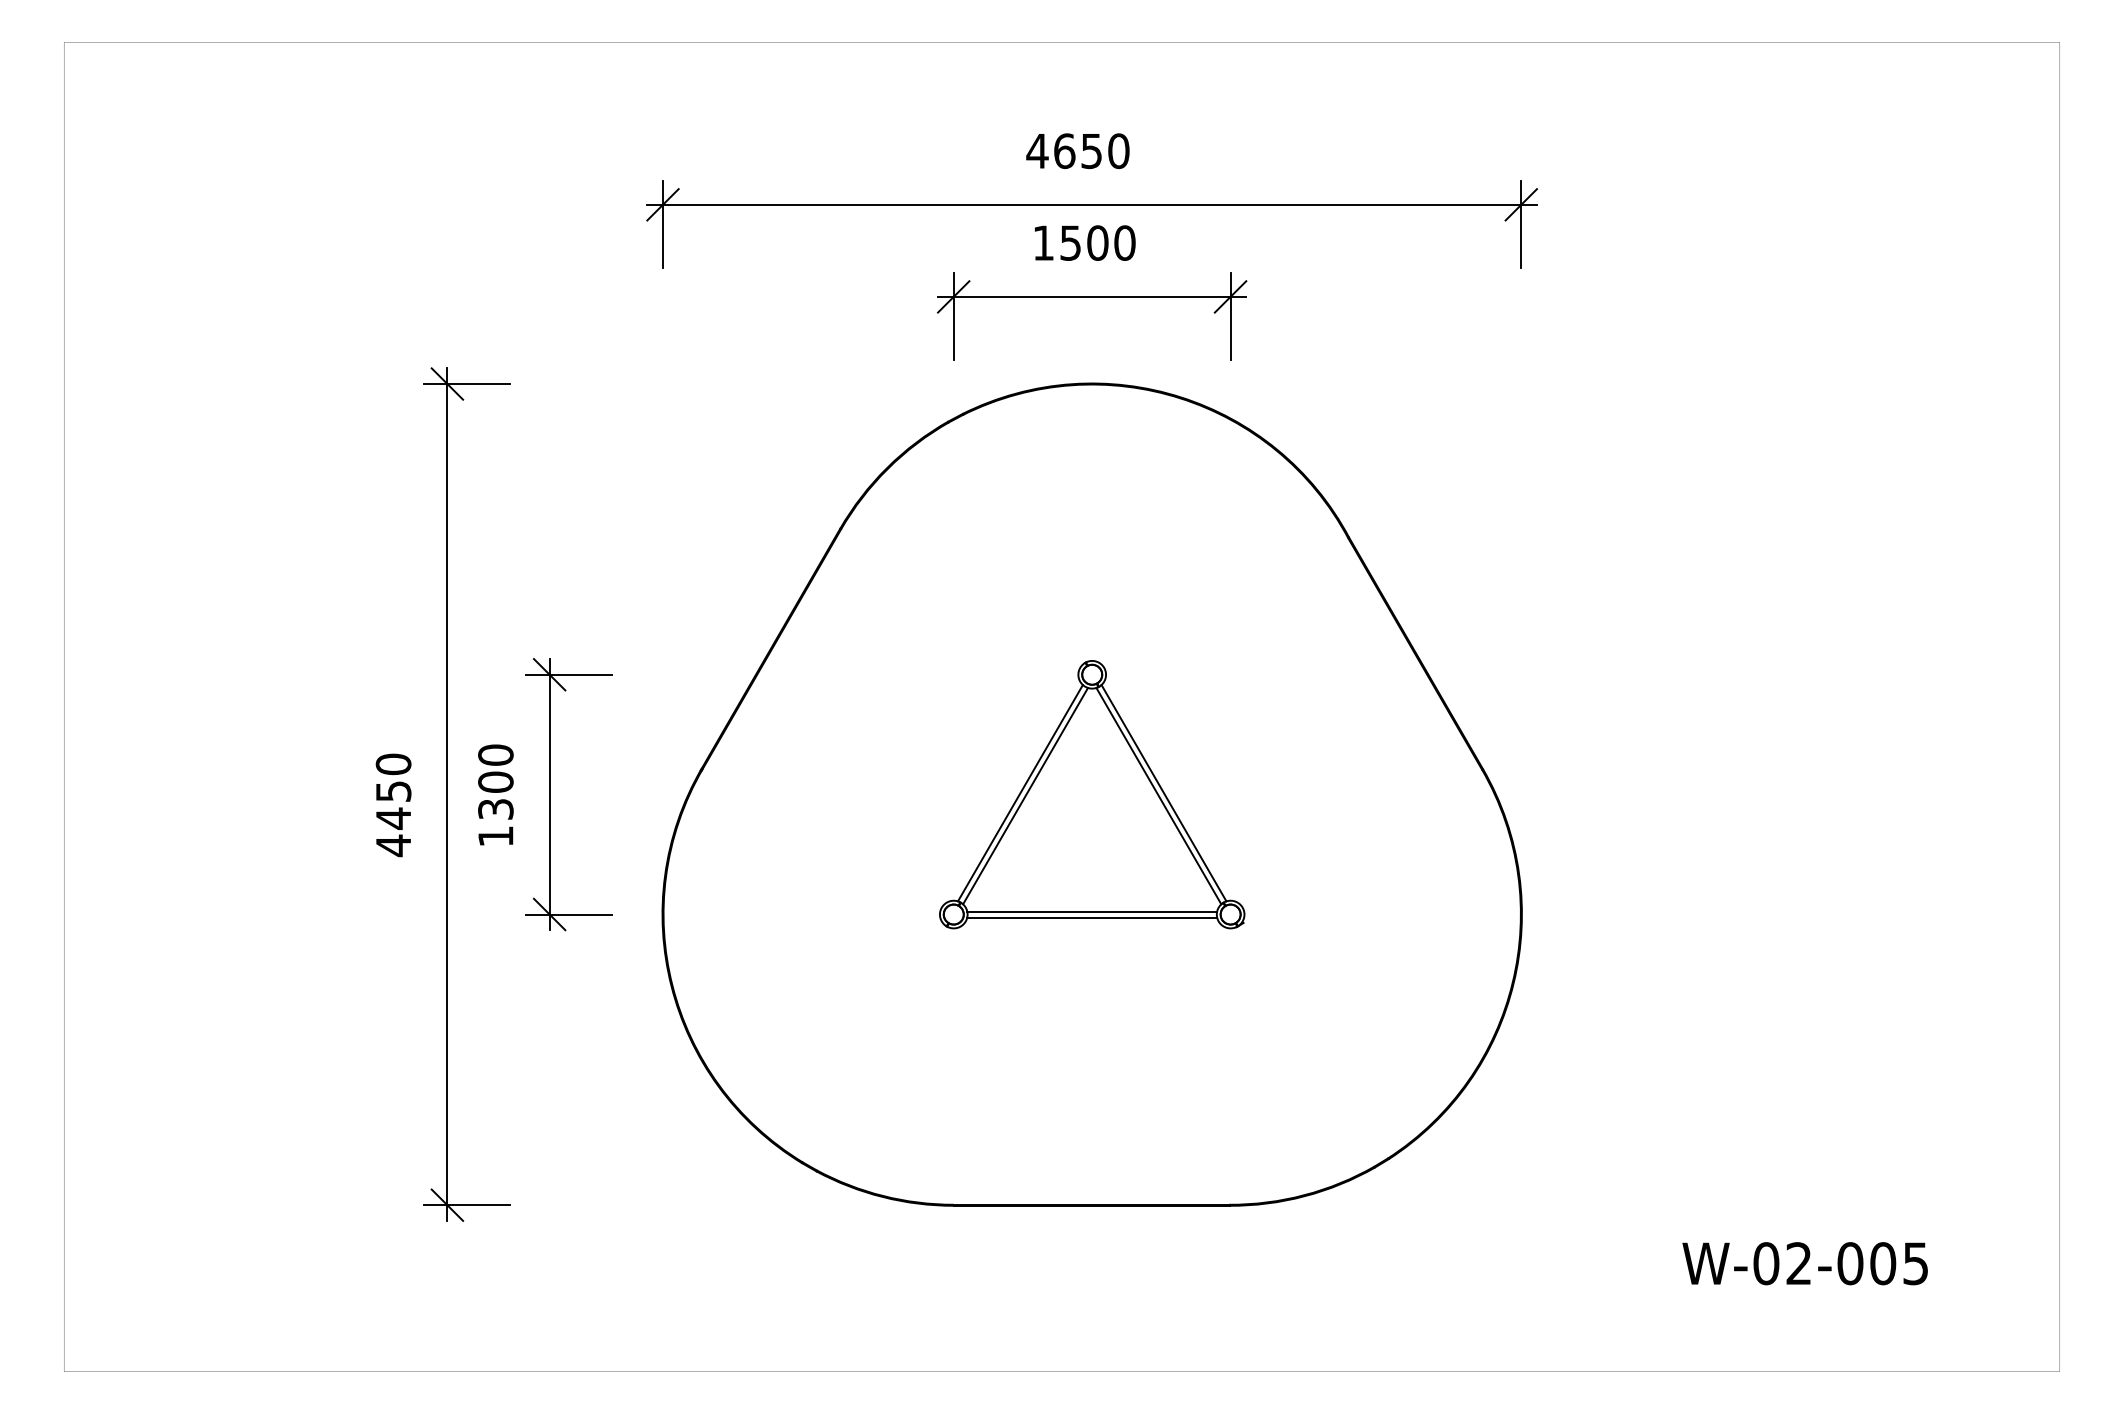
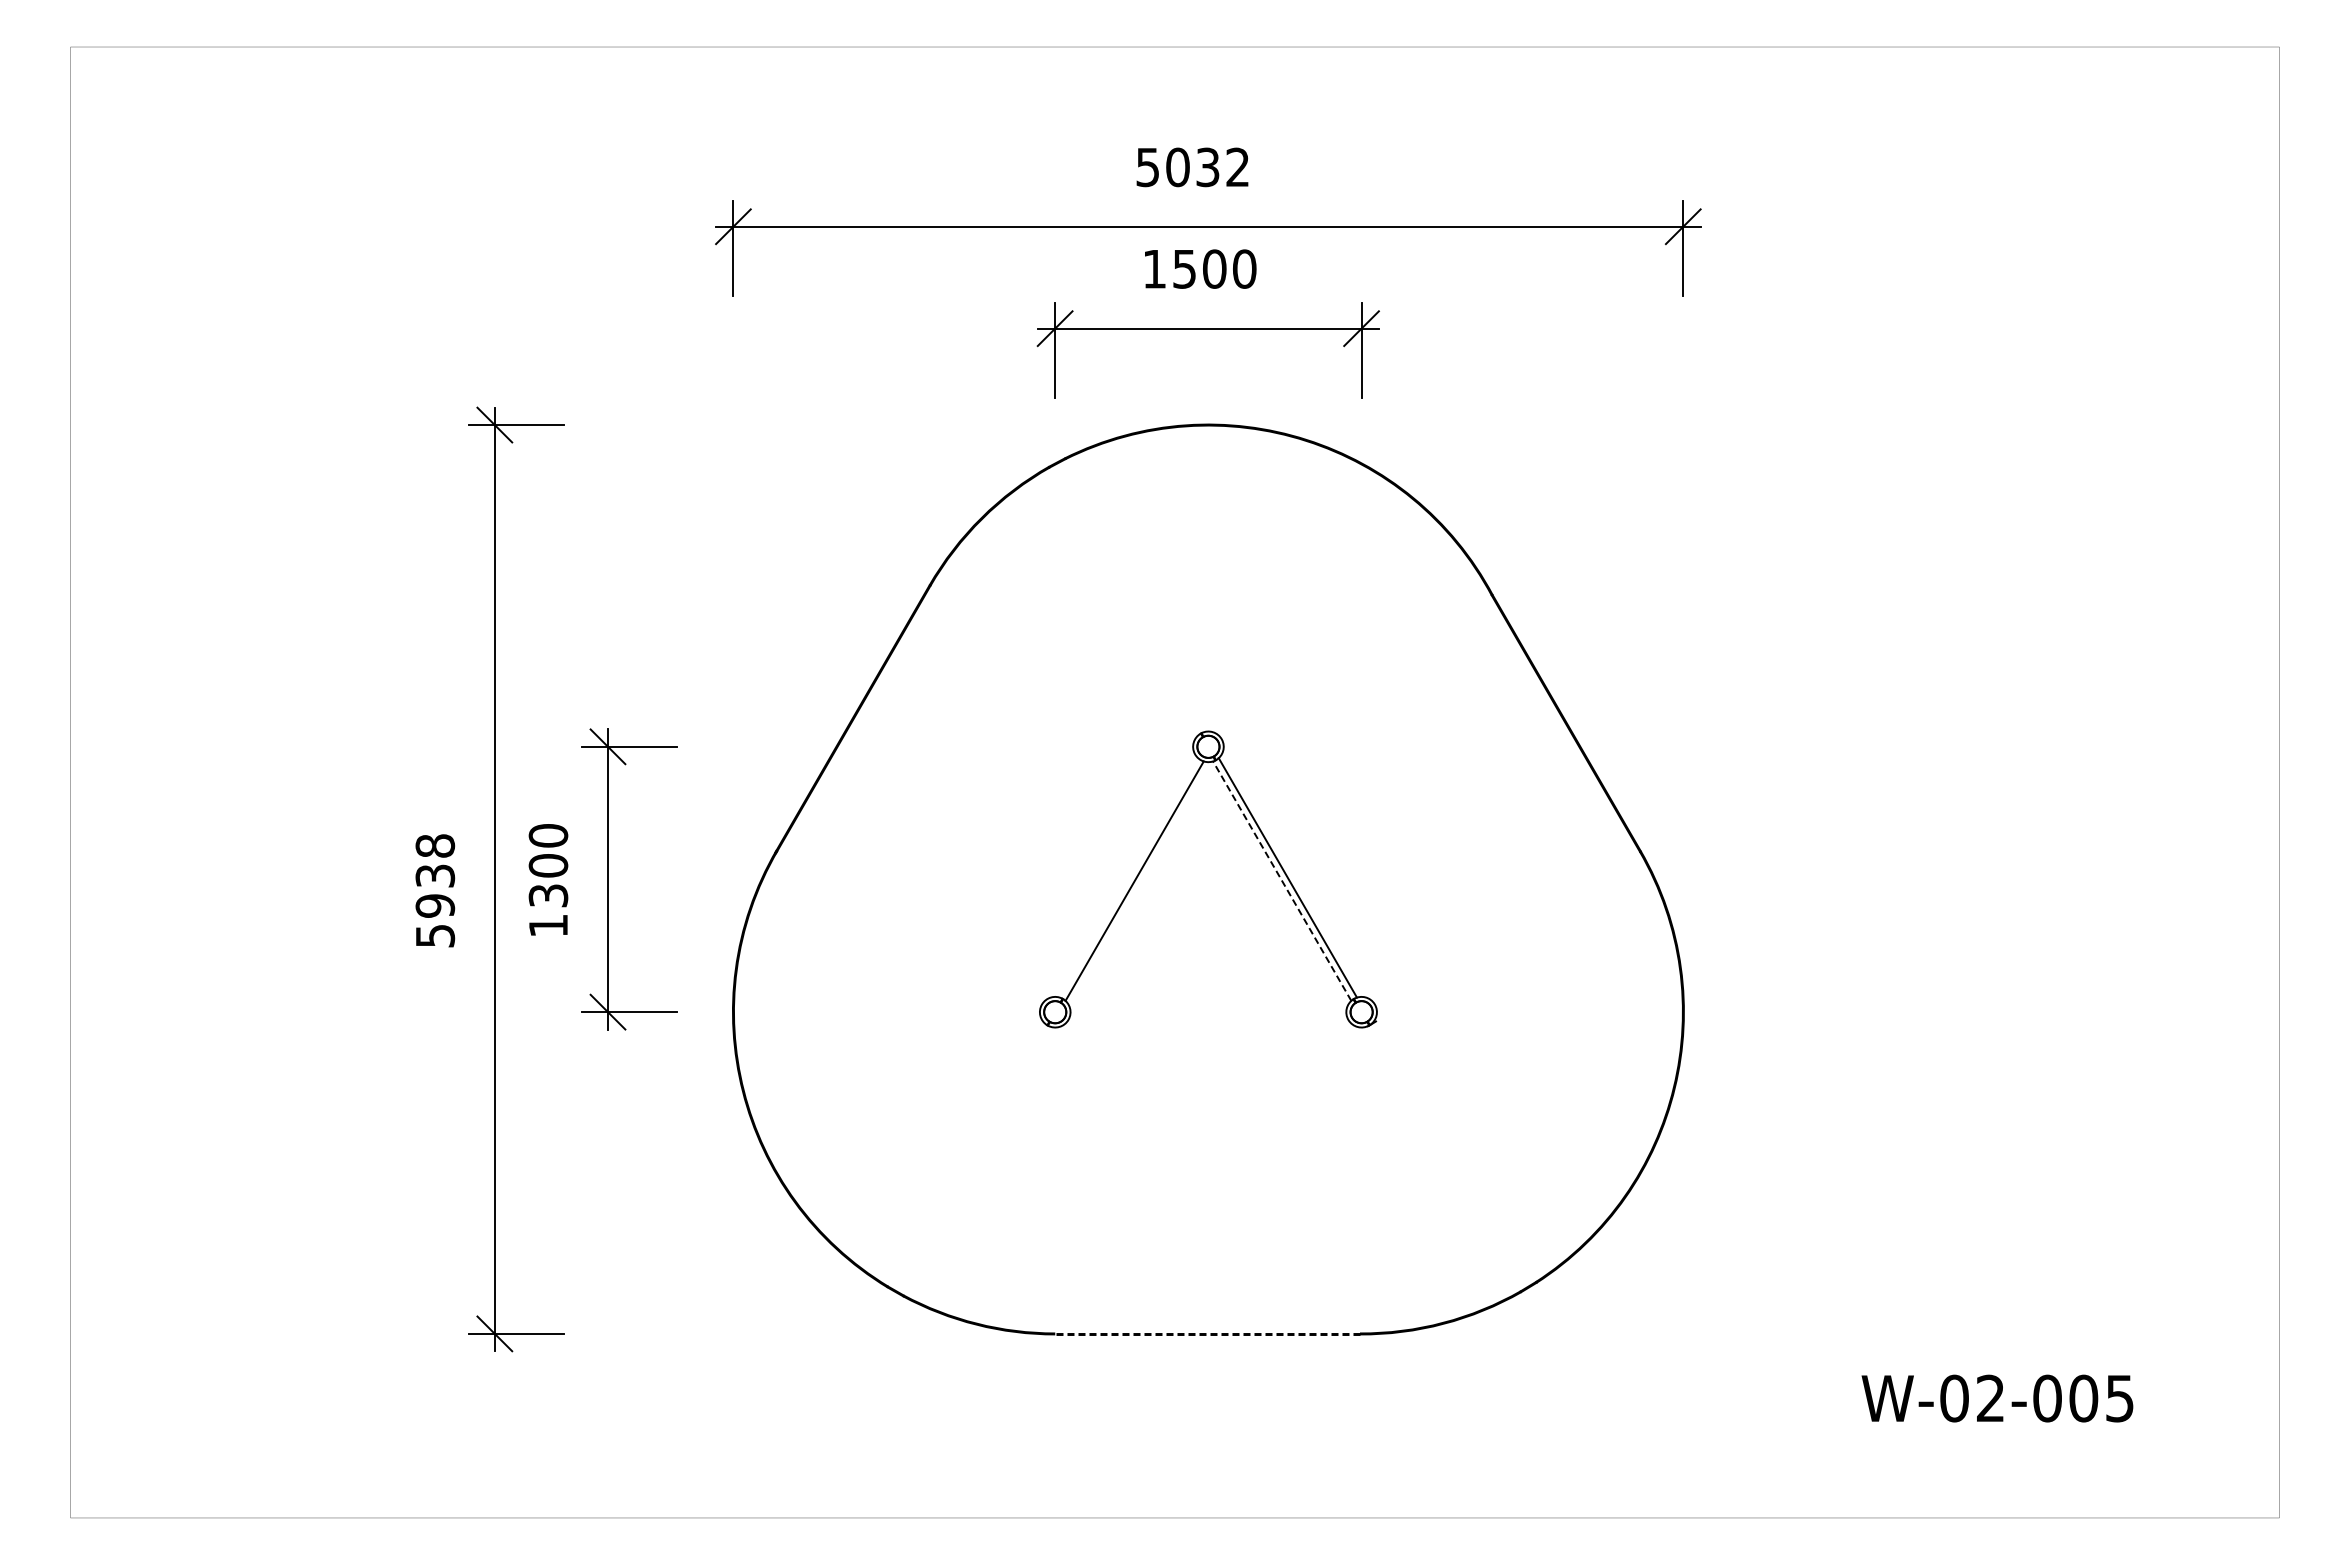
text: (1077, 151) -> (1192, 167), 4650 -> 5032
line: (1019, 792) -> (1128, 877), removed
line: (1158, 795) -> (1281, 880), solid -> dashed
text: (393, 805) -> (435, 891), 4450 -> 5938
line: (1092, 911) -> (1208, 1008), removed
line: (1092, 917) -> (1208, 1015), removed
line: (1091, 1204) -> (1207, 1333), solid -> dashed

